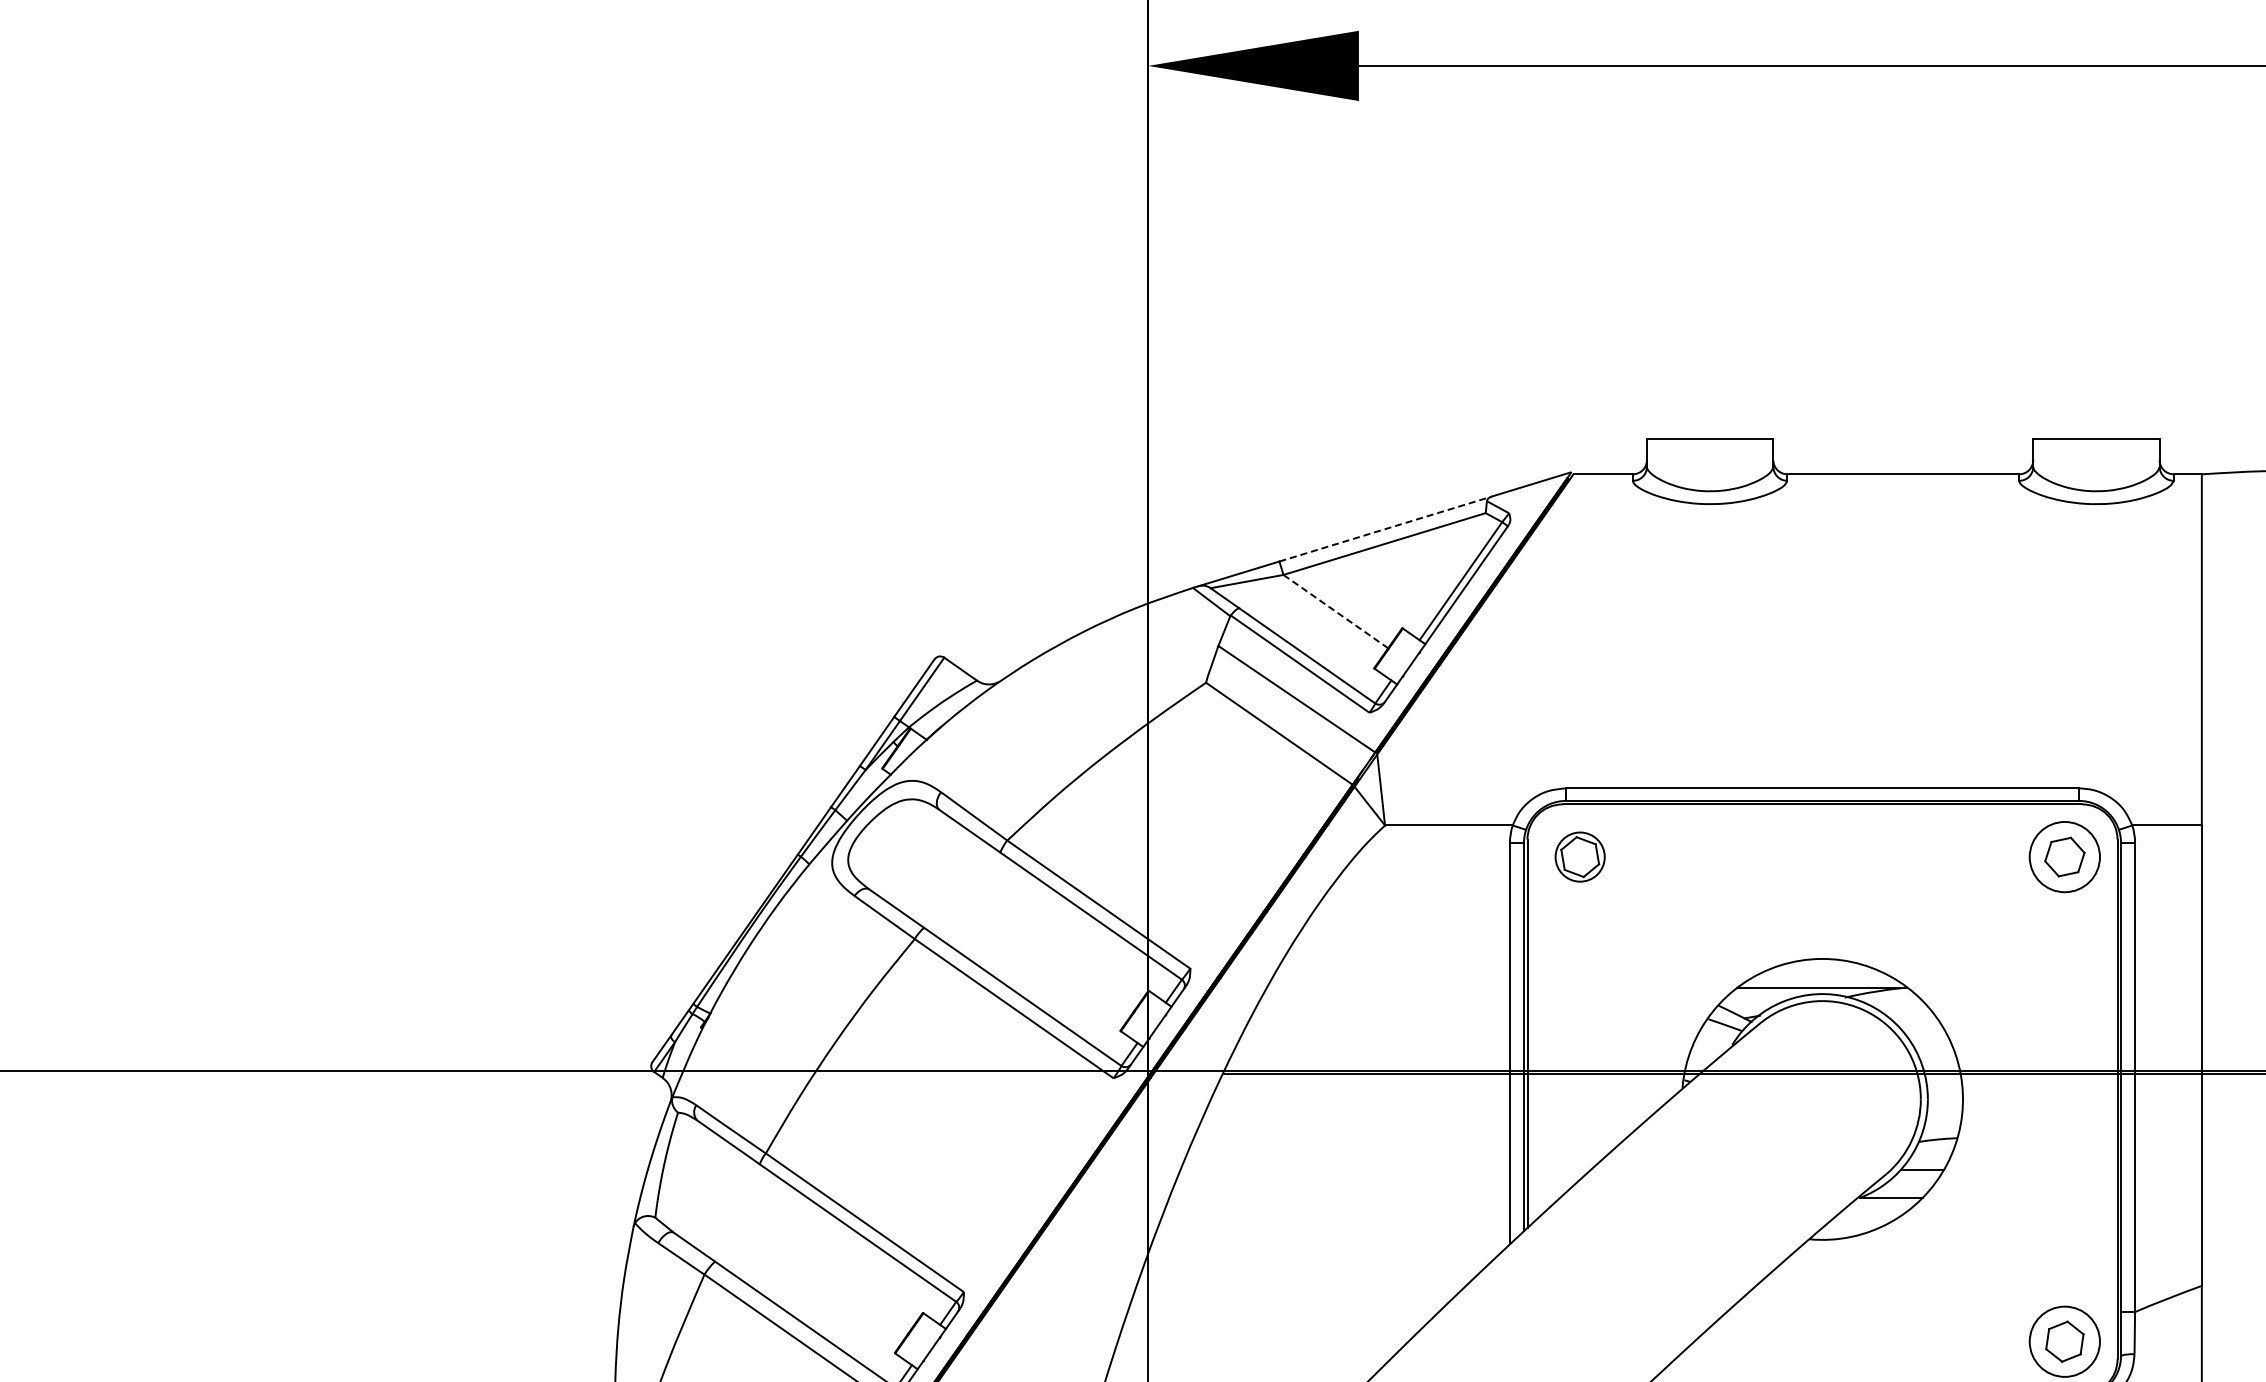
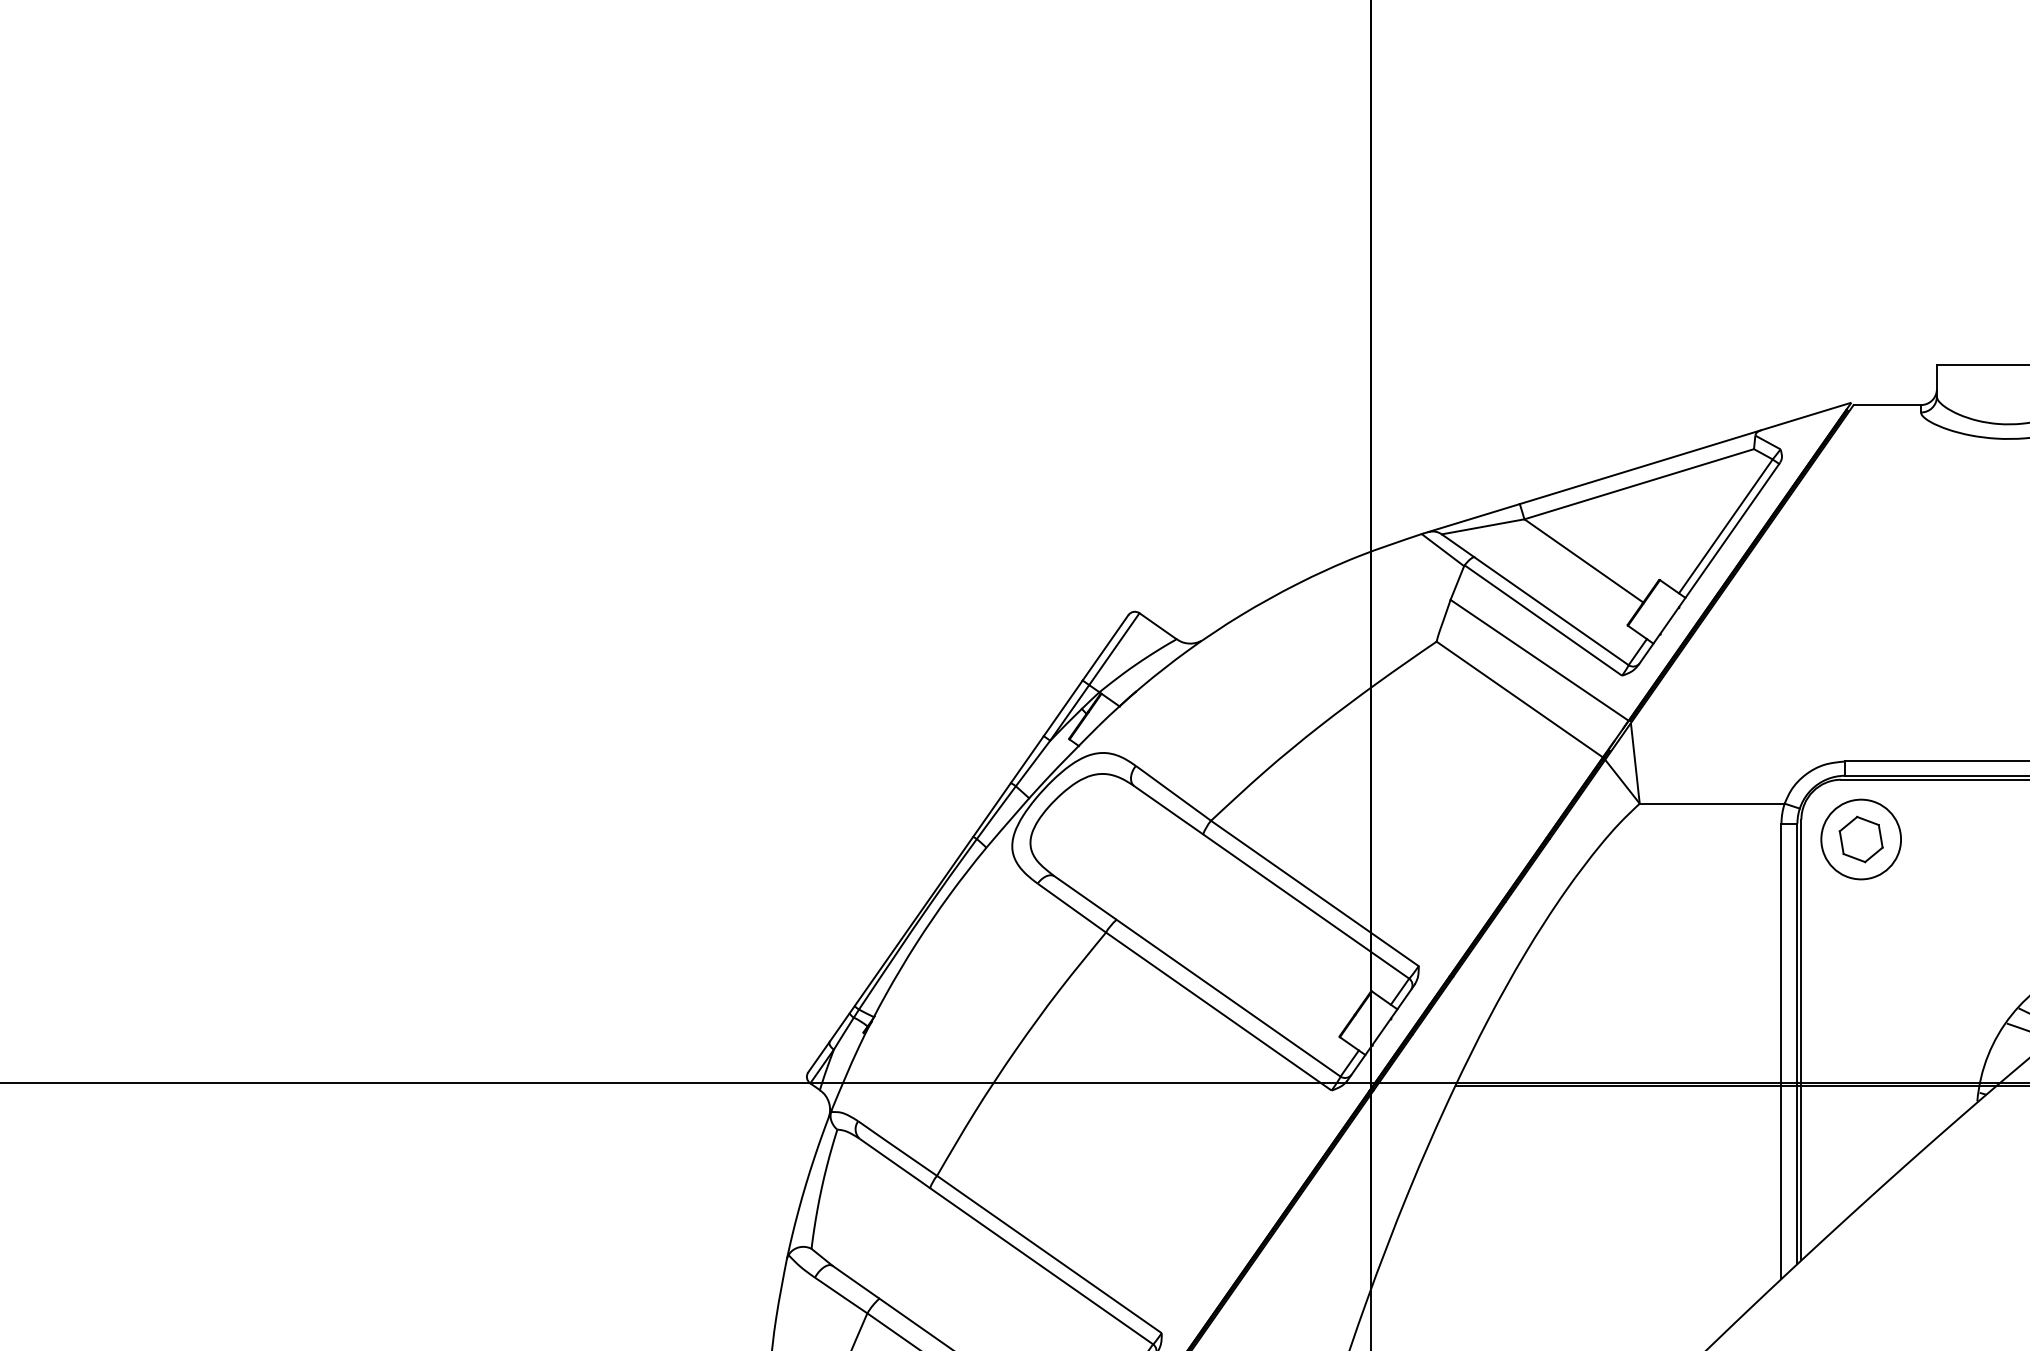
line: (1386, 528) -> (1641, 466), dashed -> solid
line: (1335, 611) -> (1583, 560), dashed -> solid
circle: (1580, 856) -> (1861, 838), size x1.43

